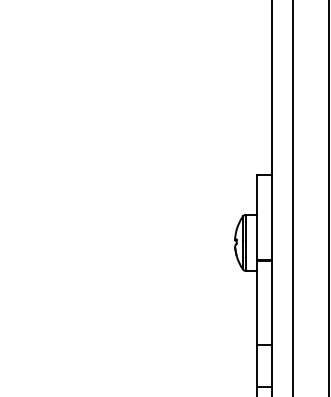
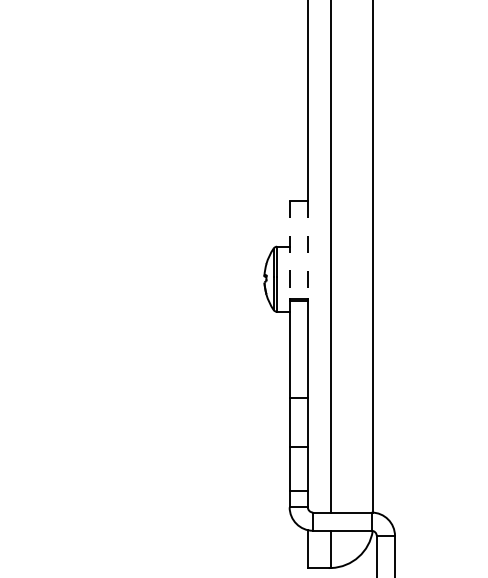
line: (272, 217) -> (307, 249), solid -> dashed
line: (256, 218) -> (289, 250), solid -> dashed

